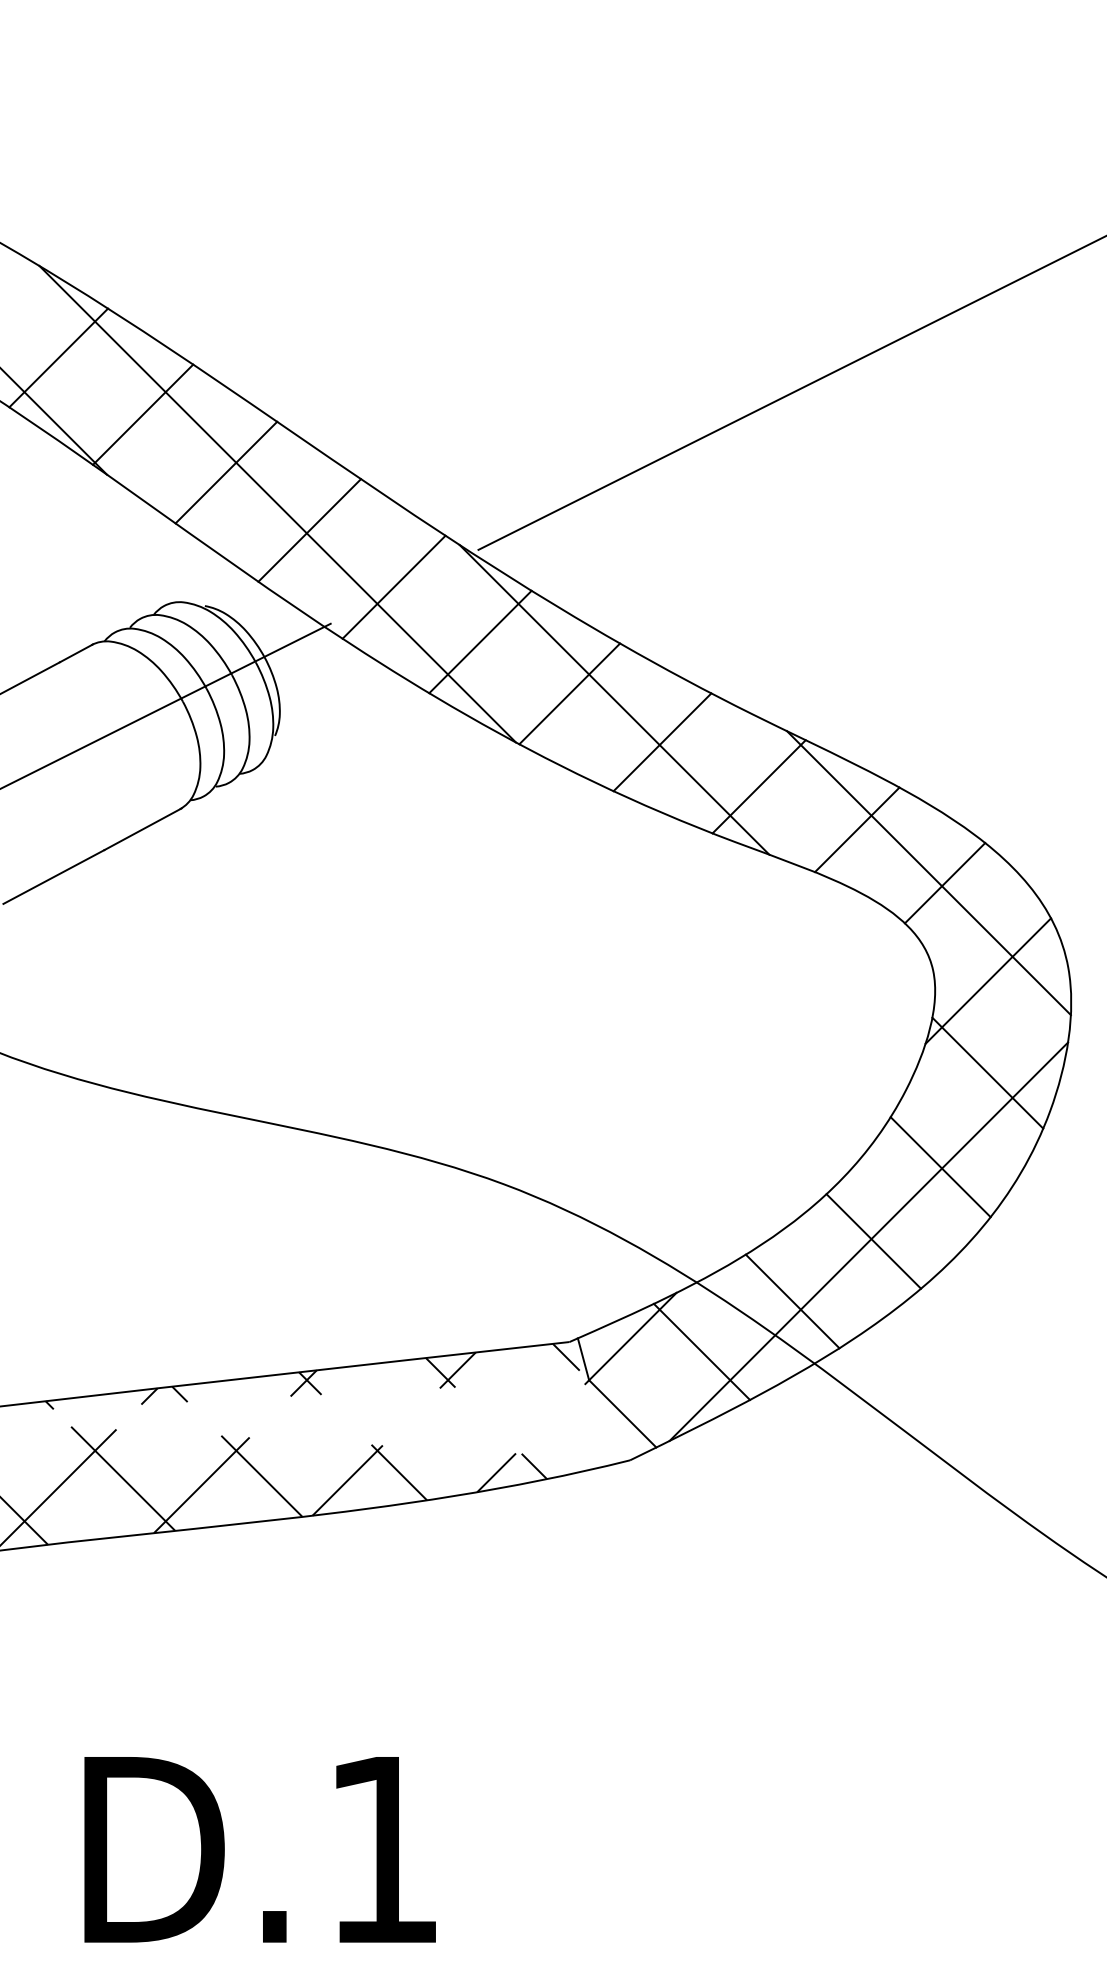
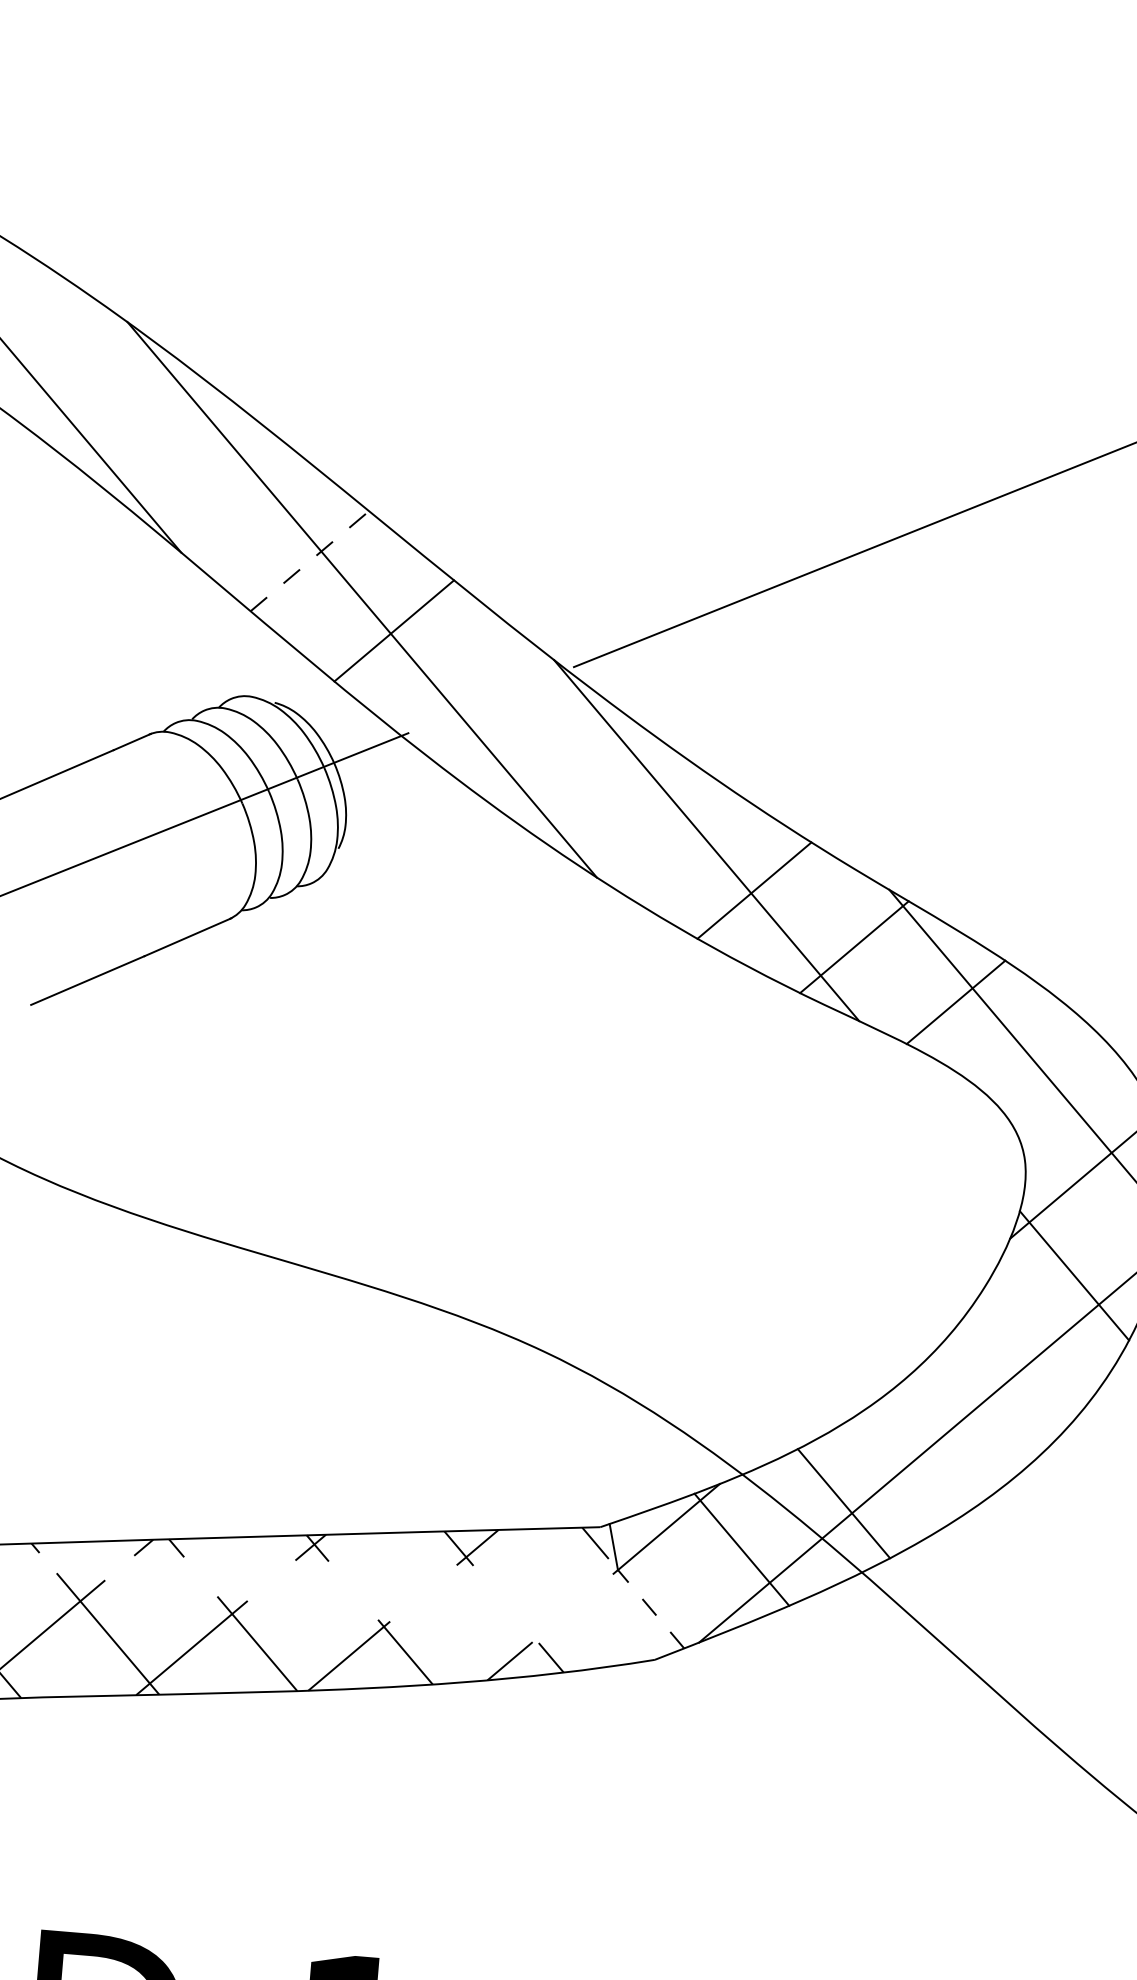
line: (58, 357) -> (139, 422), removed
line: (143, 414) -> (225, 491), removed
line: (226, 472) -> (309, 561), solid -> dashed
line: (393, 586) -> (479, 698), removed
line: (480, 641) -> (567, 765), removed
line: (569, 693) -> (658, 829), removed
line: (944, 883) -> (1045, 1067), removed
line: (940, 1167) -> (1015, 1372), removed
line: (873, 1241) -> (936, 1446), removed
line: (622, 1413) -> (650, 1608), solid -> dashed

